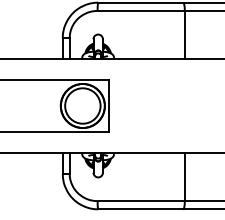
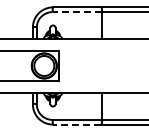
line: (141, 11) -> (77, 12), solid -> dashed
line: (139, 209) -> (76, 124), solid -> dashed

